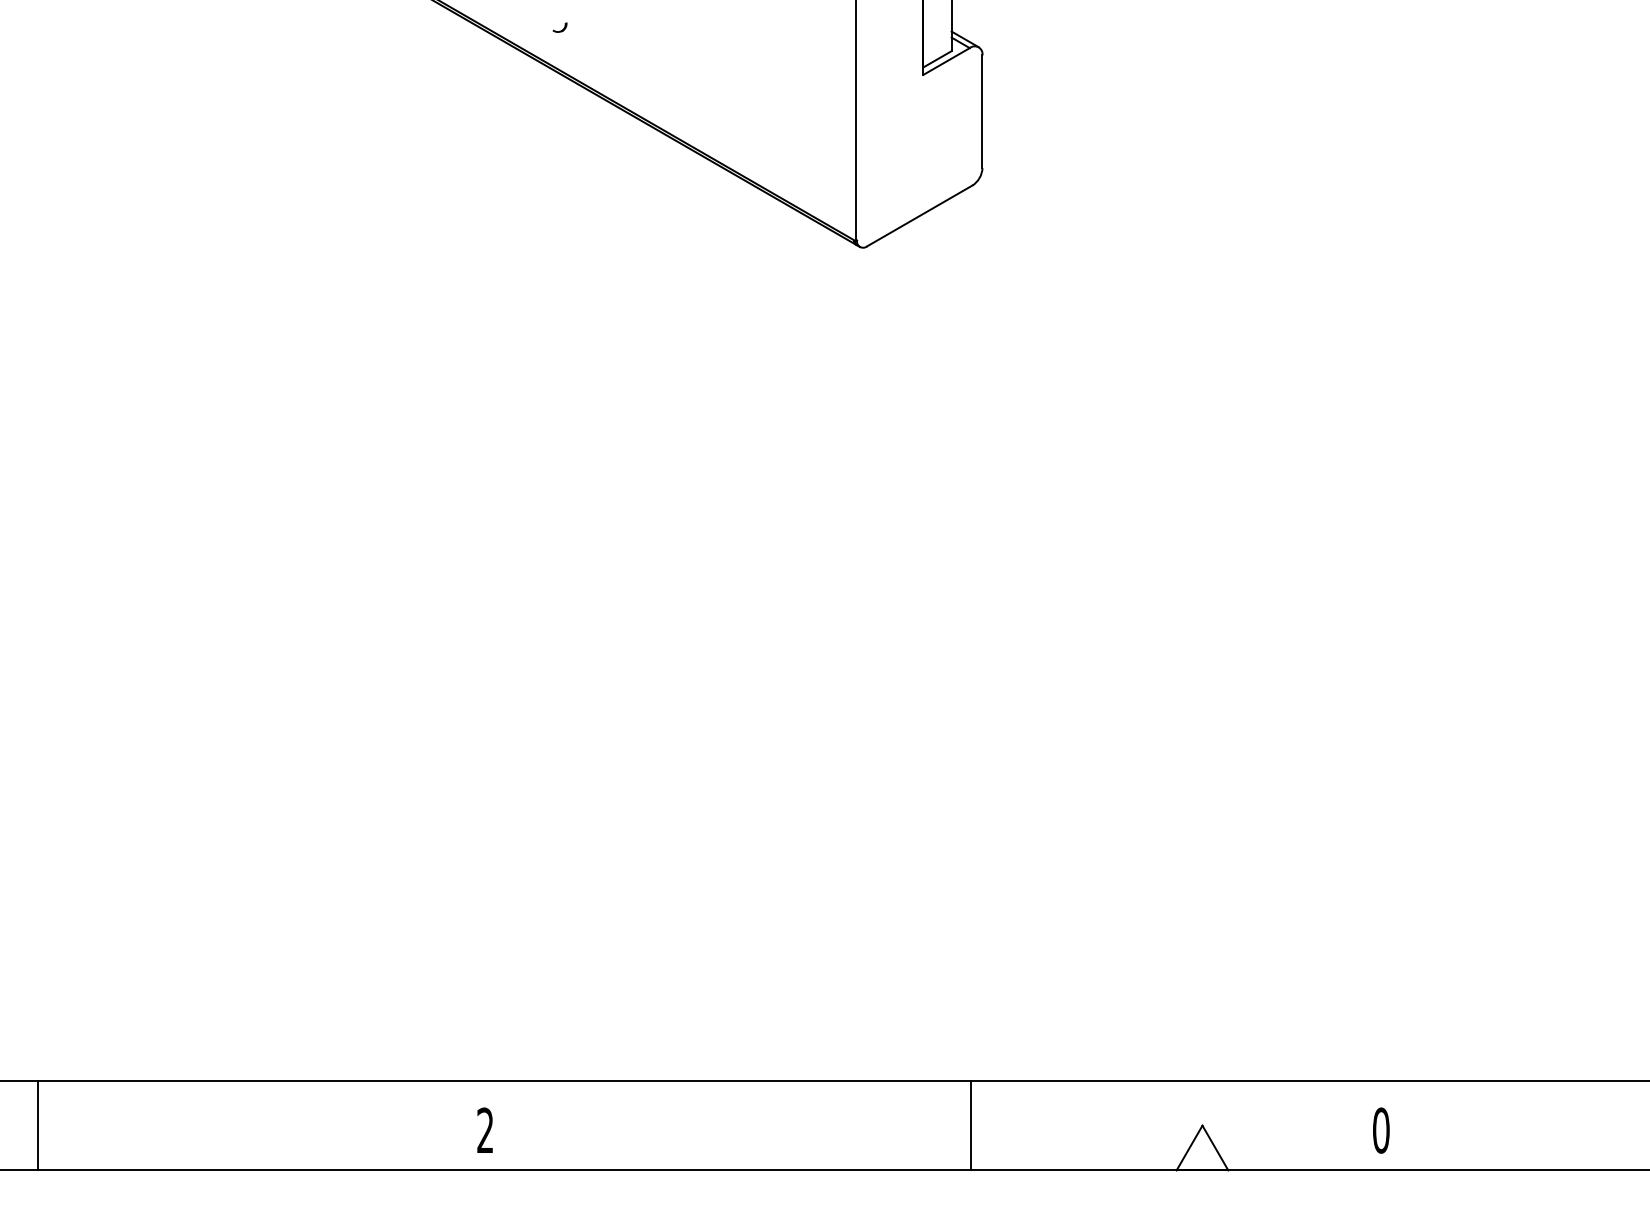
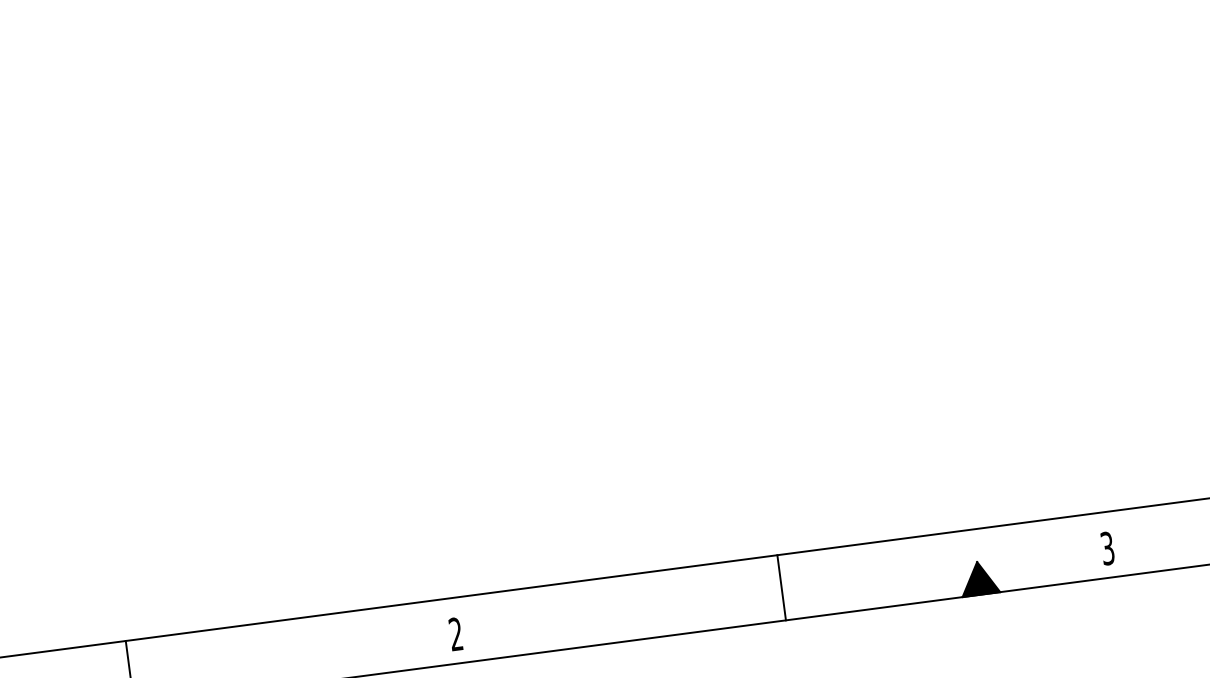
line: (970, 1125) -> (781, 587), moved
text: (1381, 1130) -> (1107, 548), 0 -> 3
fill: (1202, 1147) -> (979, 577), added

